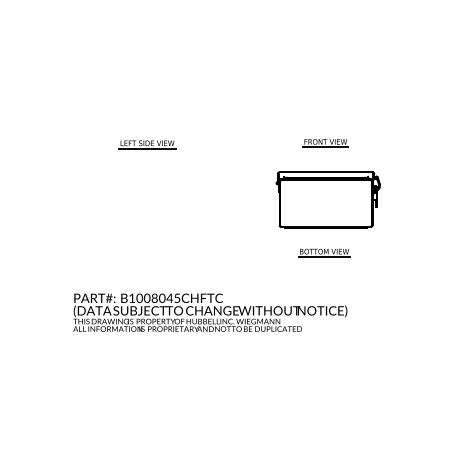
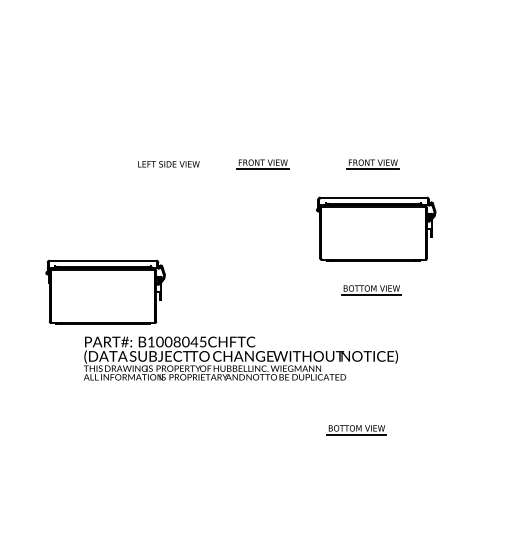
part: (229, 143) -> (262, 164), added
line: (147, 148) -> (168, 170), removed
part: (91, 254) -> (104, 291), added
part: (311, 374) -> (356, 429), added

